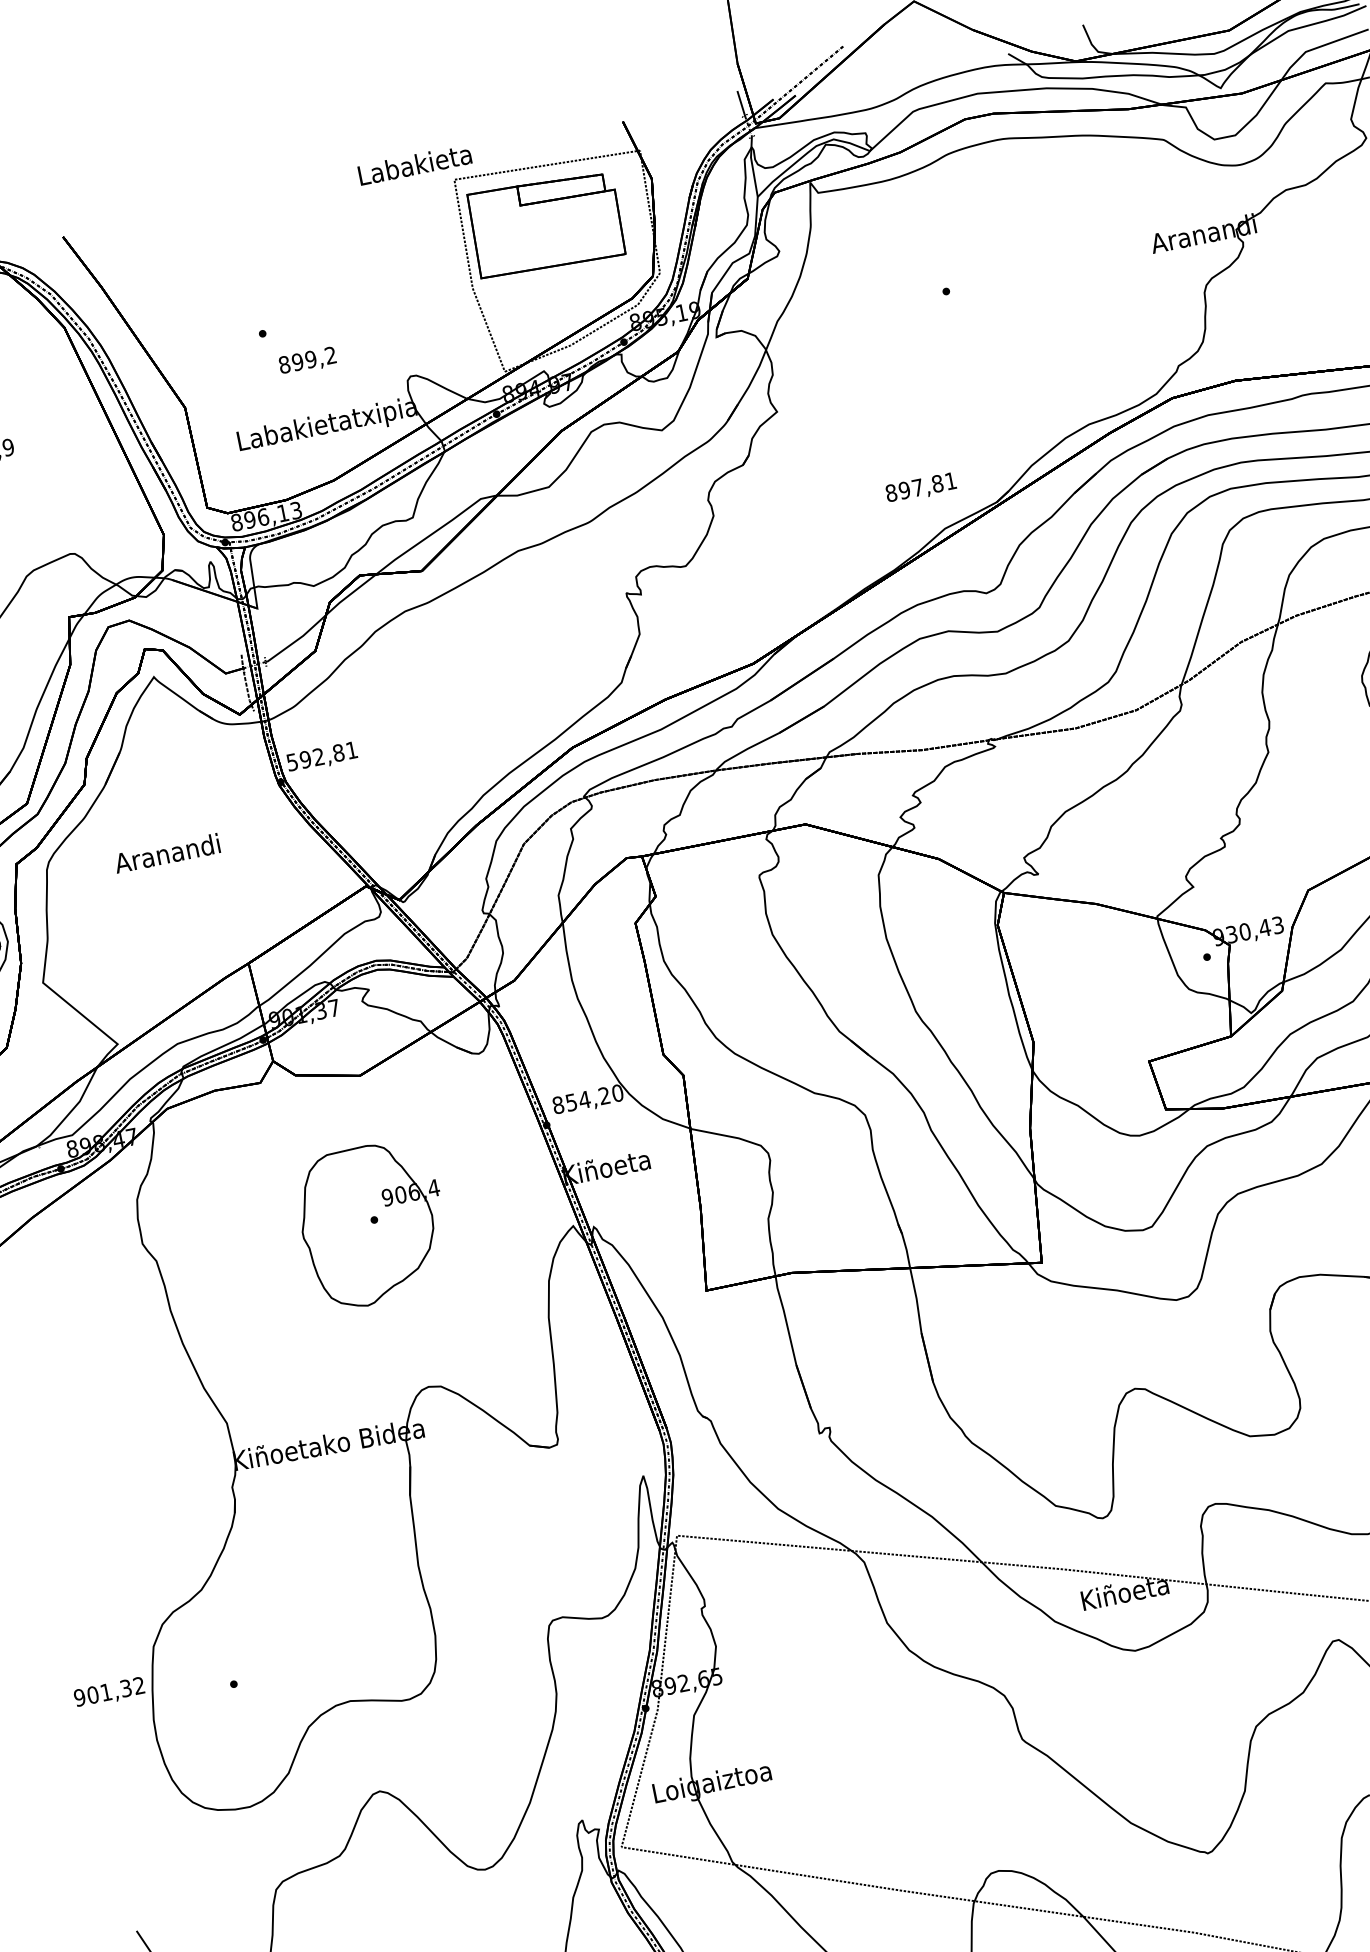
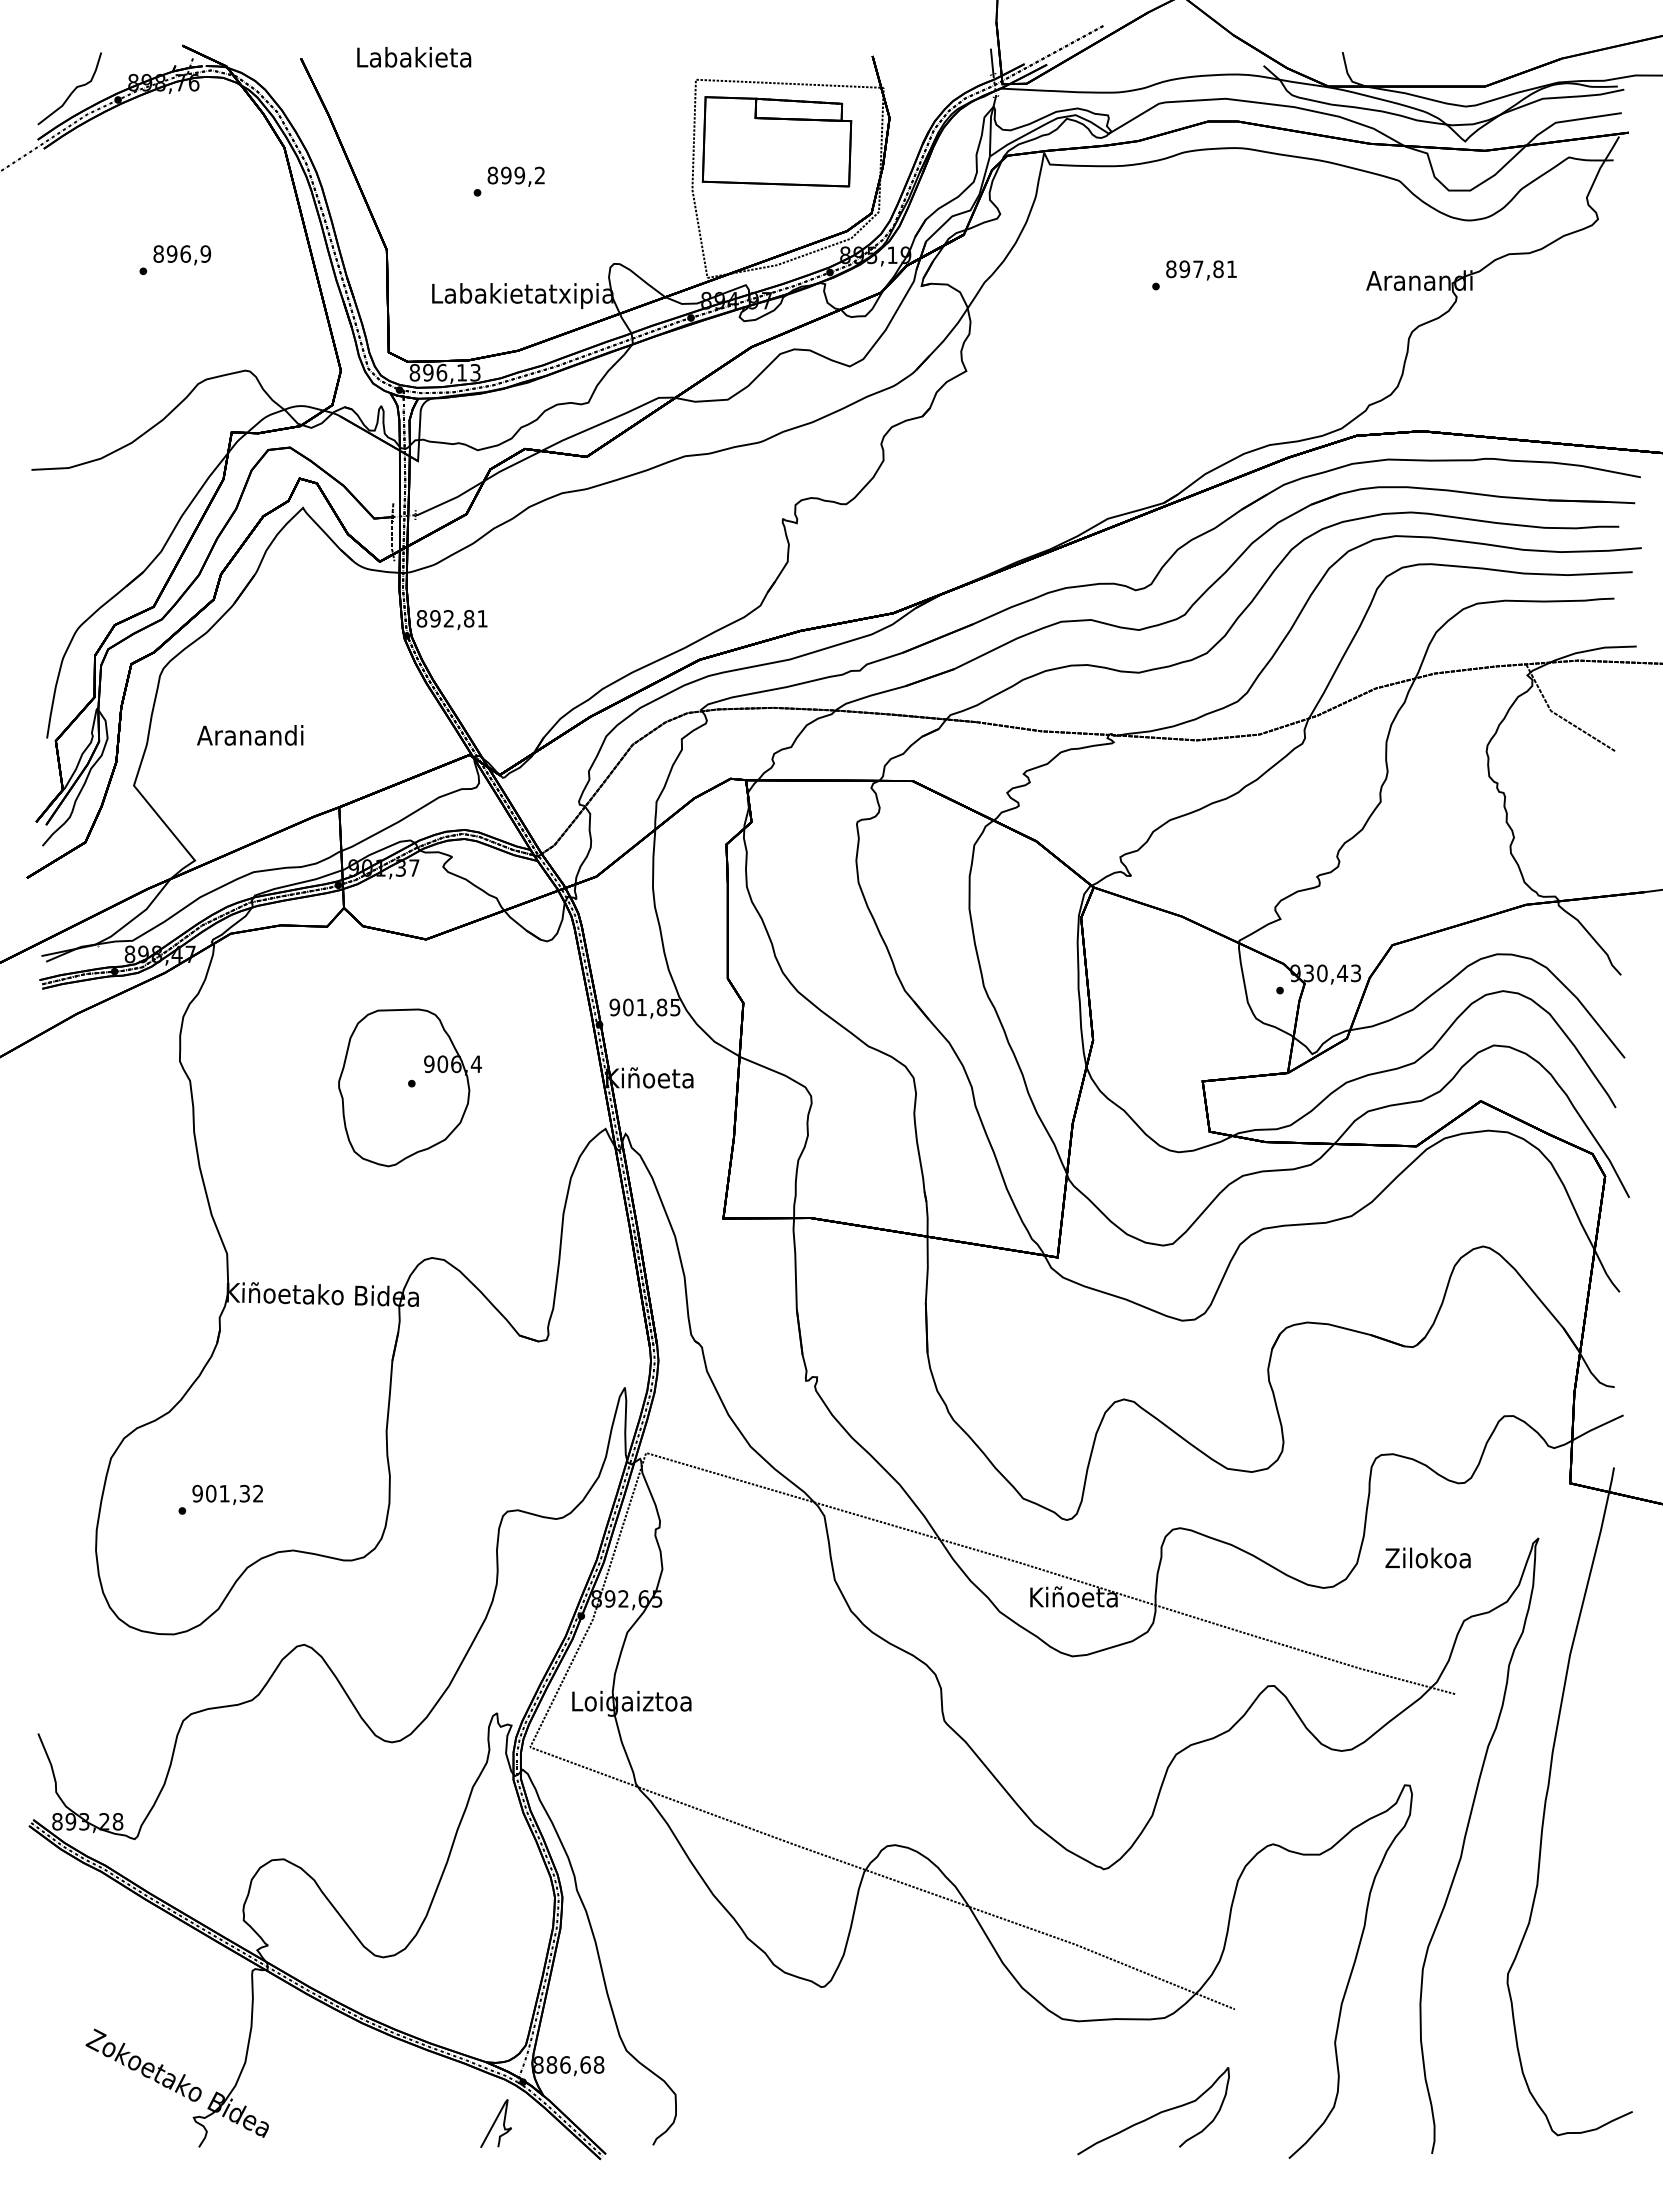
text: (415, 164) -> (414, 57), moved
text: (306, 361) -> (515, 176), moved
text: (921, 488) -> (1201, 270), moved
text: (291, 762) -> (421, 618), 592,81 -> 892,81
text: (167, 853) -> (250, 735), moved
text: (587, 1099) -> (644, 1007), 854,20 -> 901,85
text: (109, 1692) -> (227, 1494), moved

